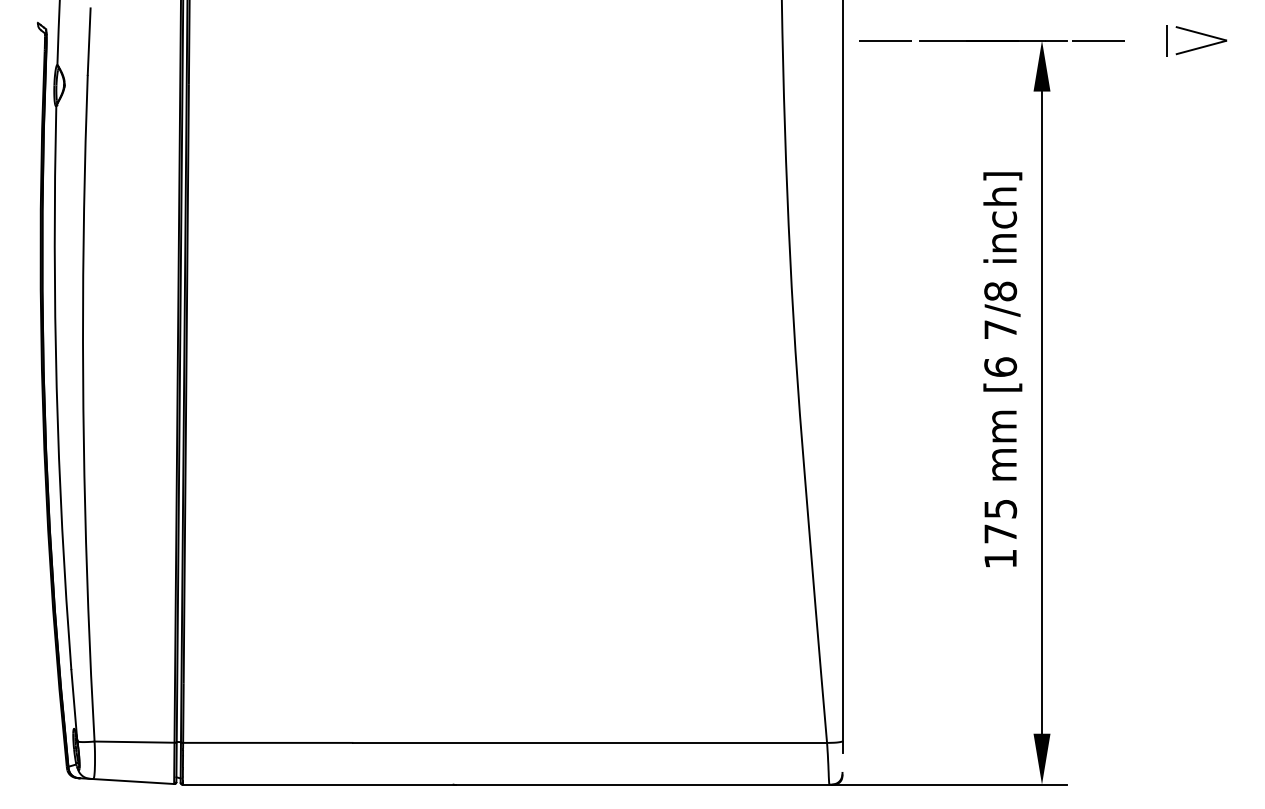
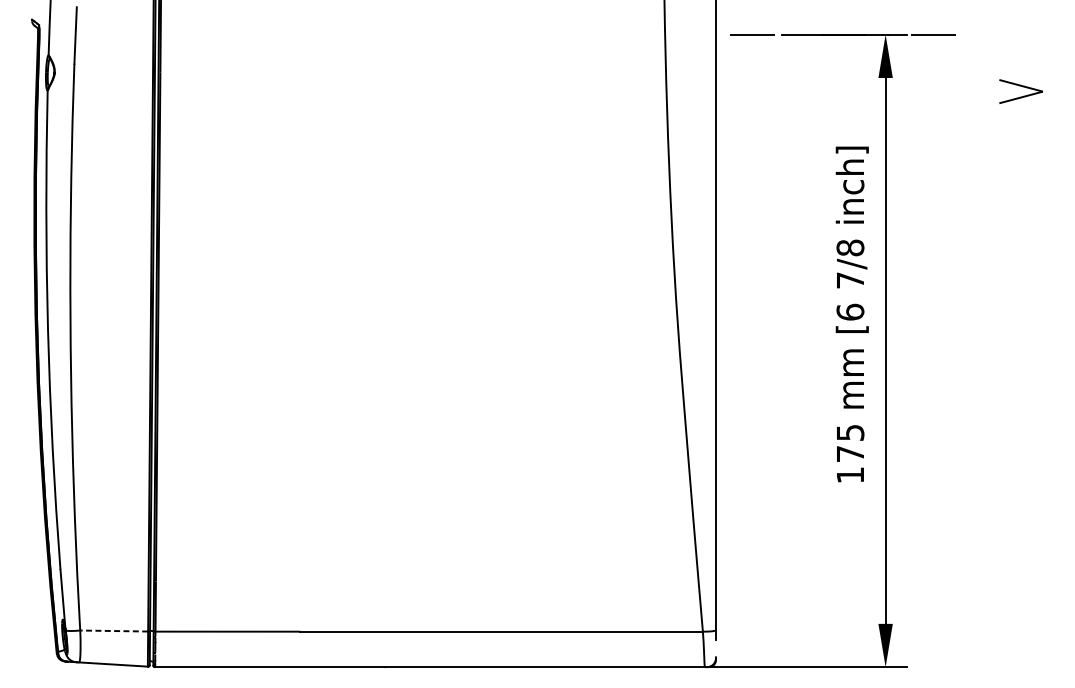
line: (1167, 40) -> (992, 34), removed
part: (1201, 40) -> (1021, 91), moved
line: (134, 742) -> (114, 631), solid -> dashed

